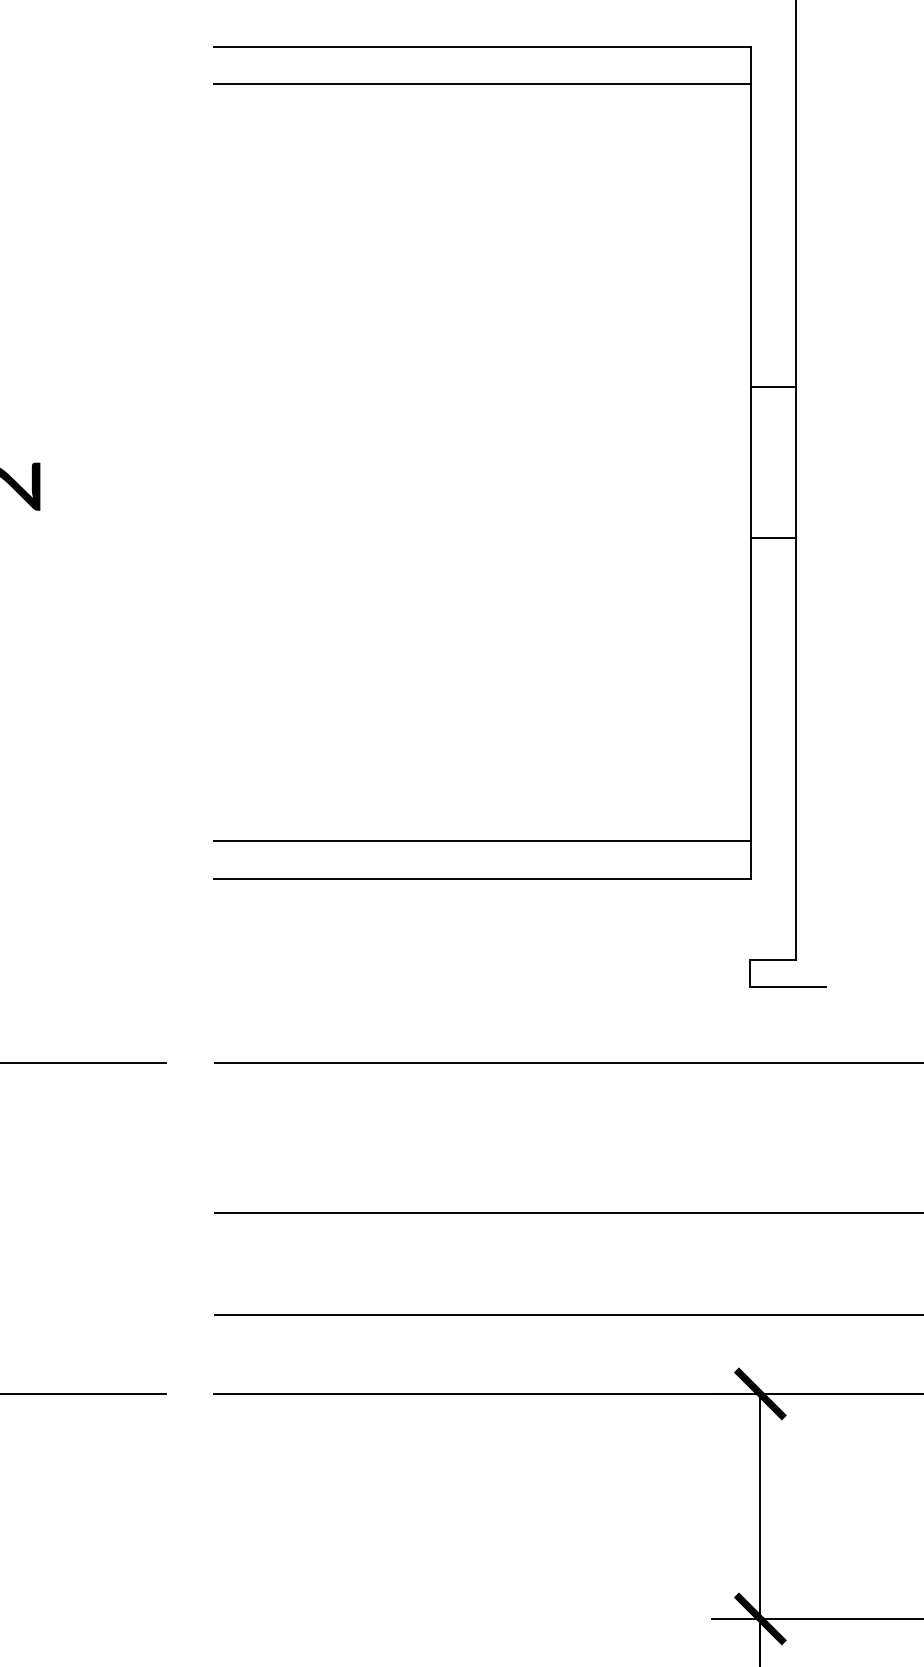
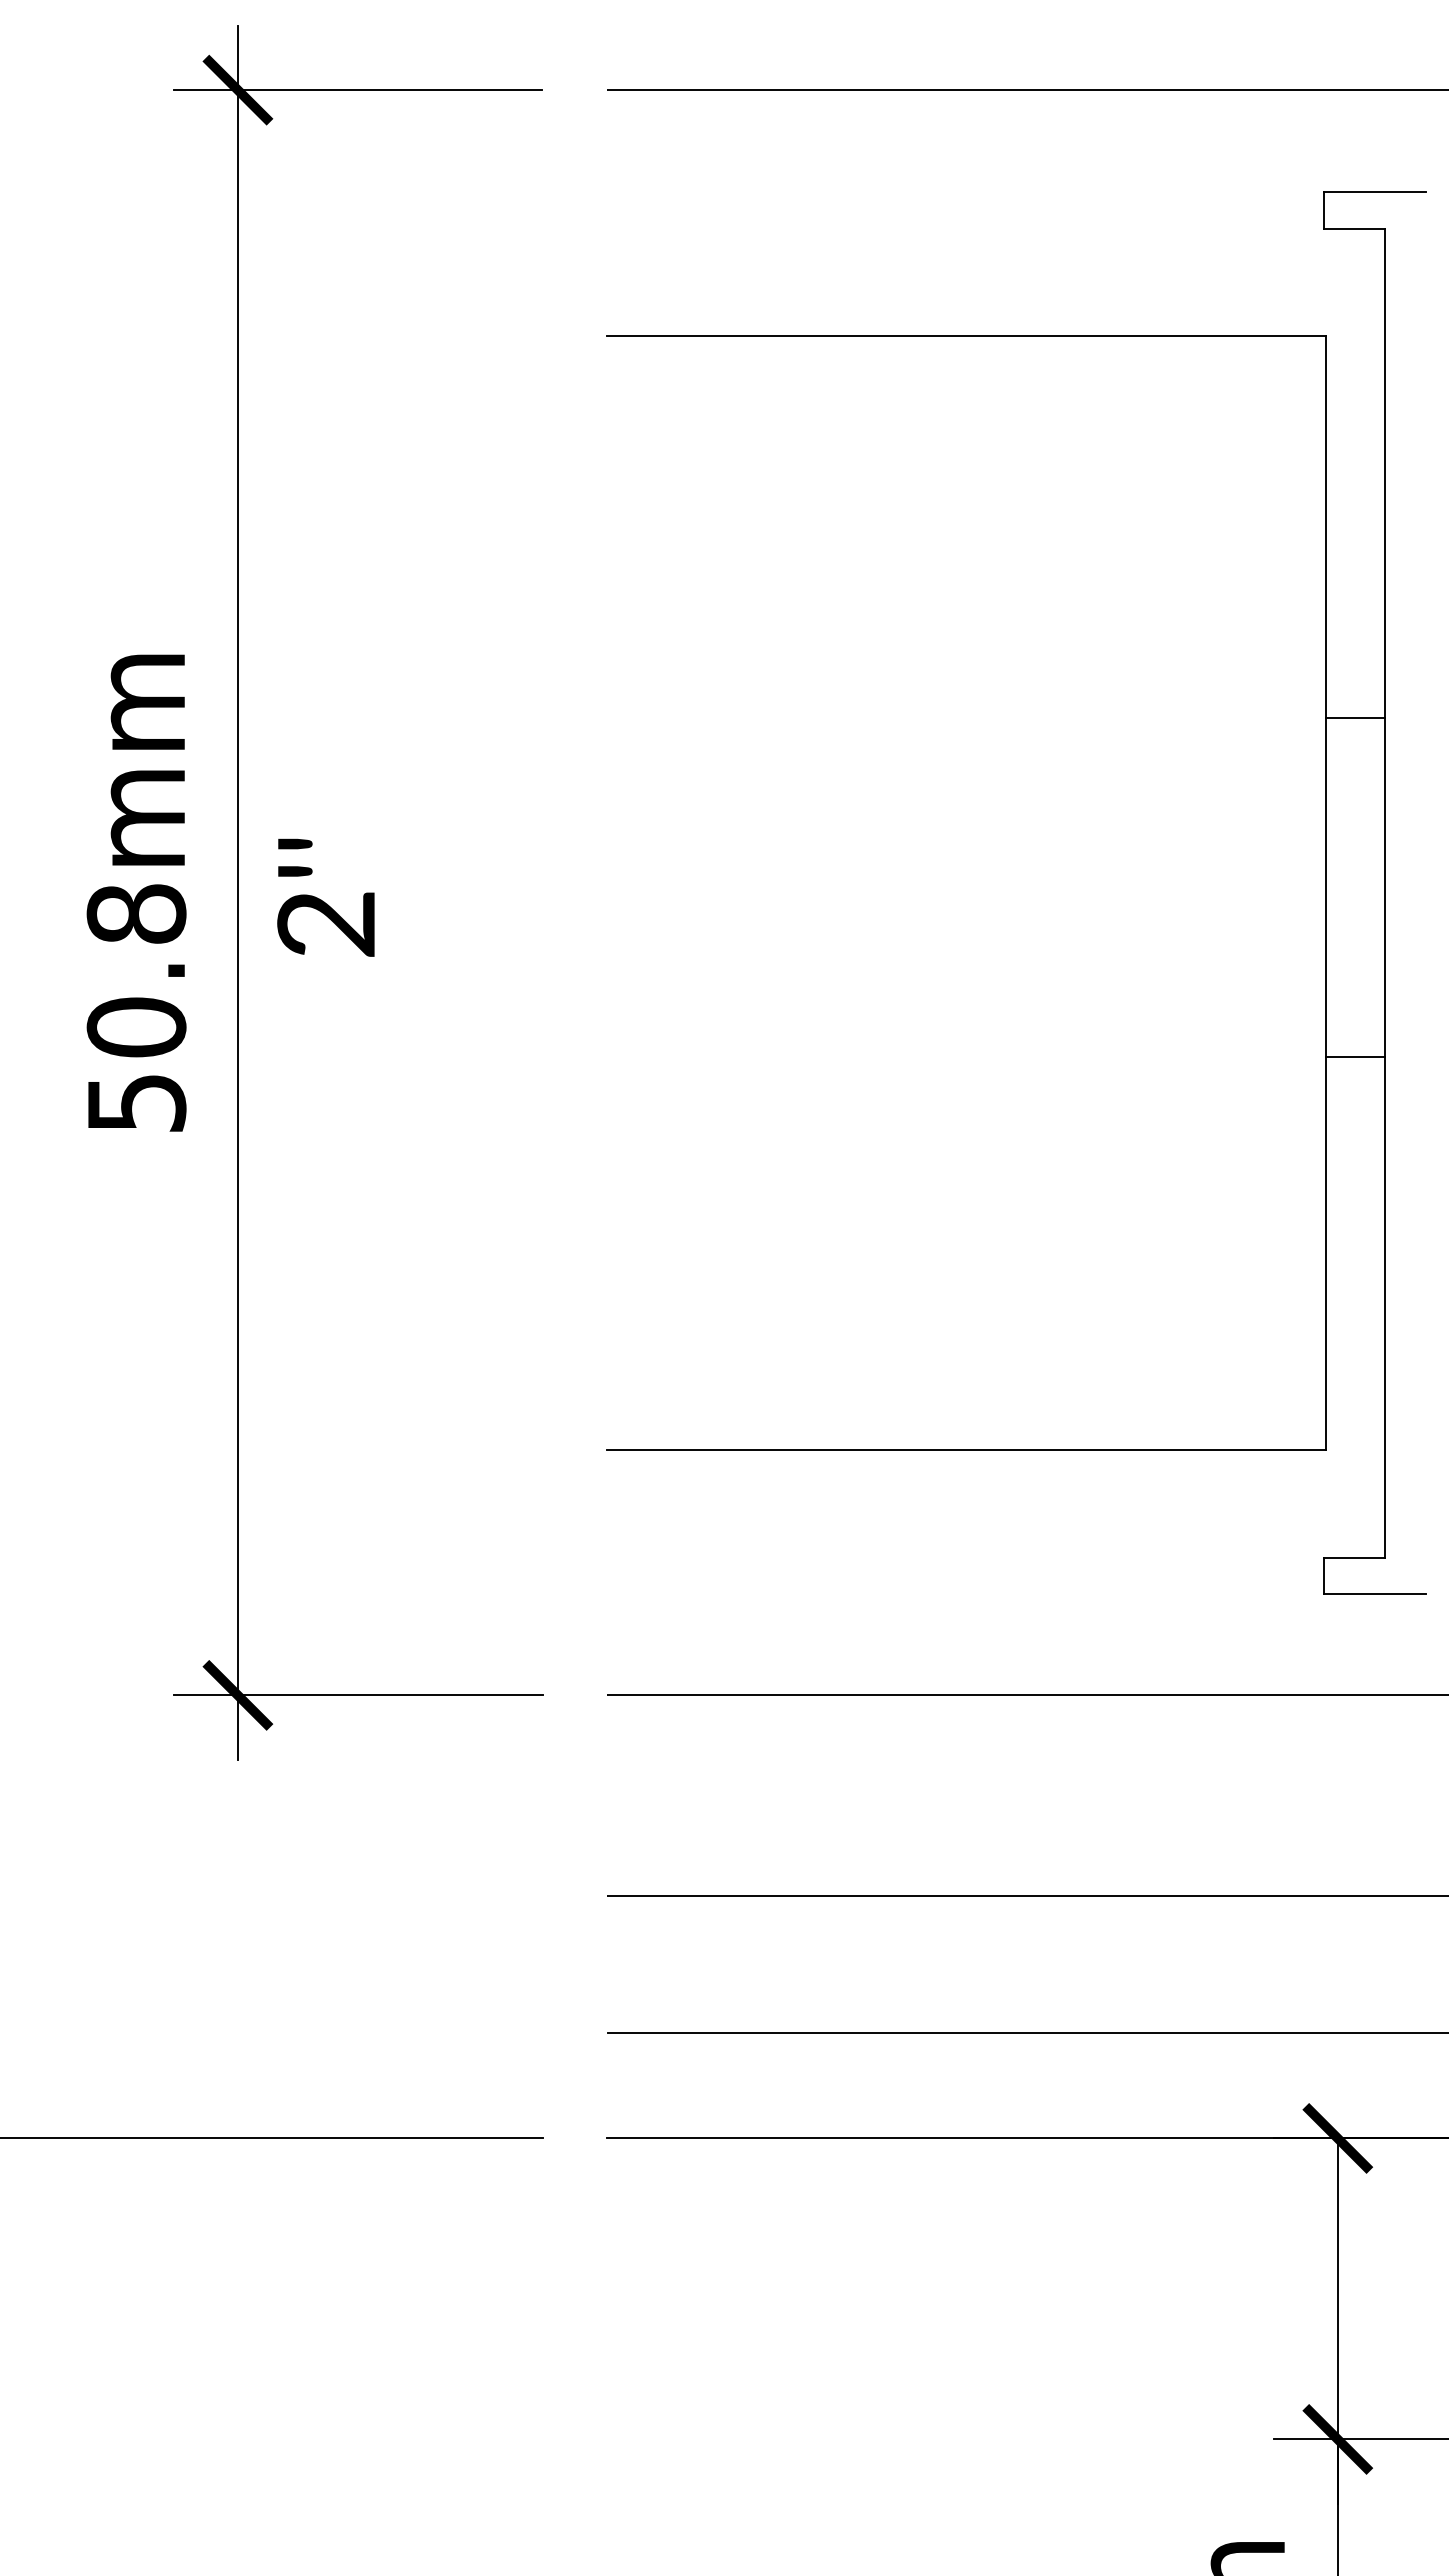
line: (482, 84) -> (965, 386), removed
line: (773, 387) -> (1355, 717), moved
line: (773, 538) -> (1355, 1056), moved
line: (482, 840) -> (965, 1398), removed

